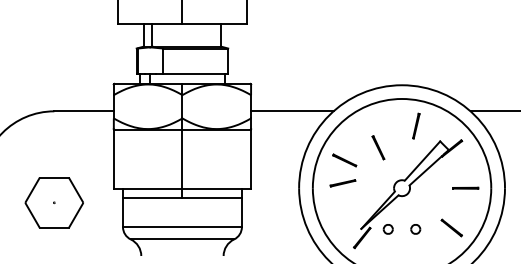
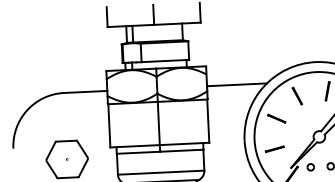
line: (378, 147) -> (297, 95), moved
line: (342, 183) -> (274, 149), moved

